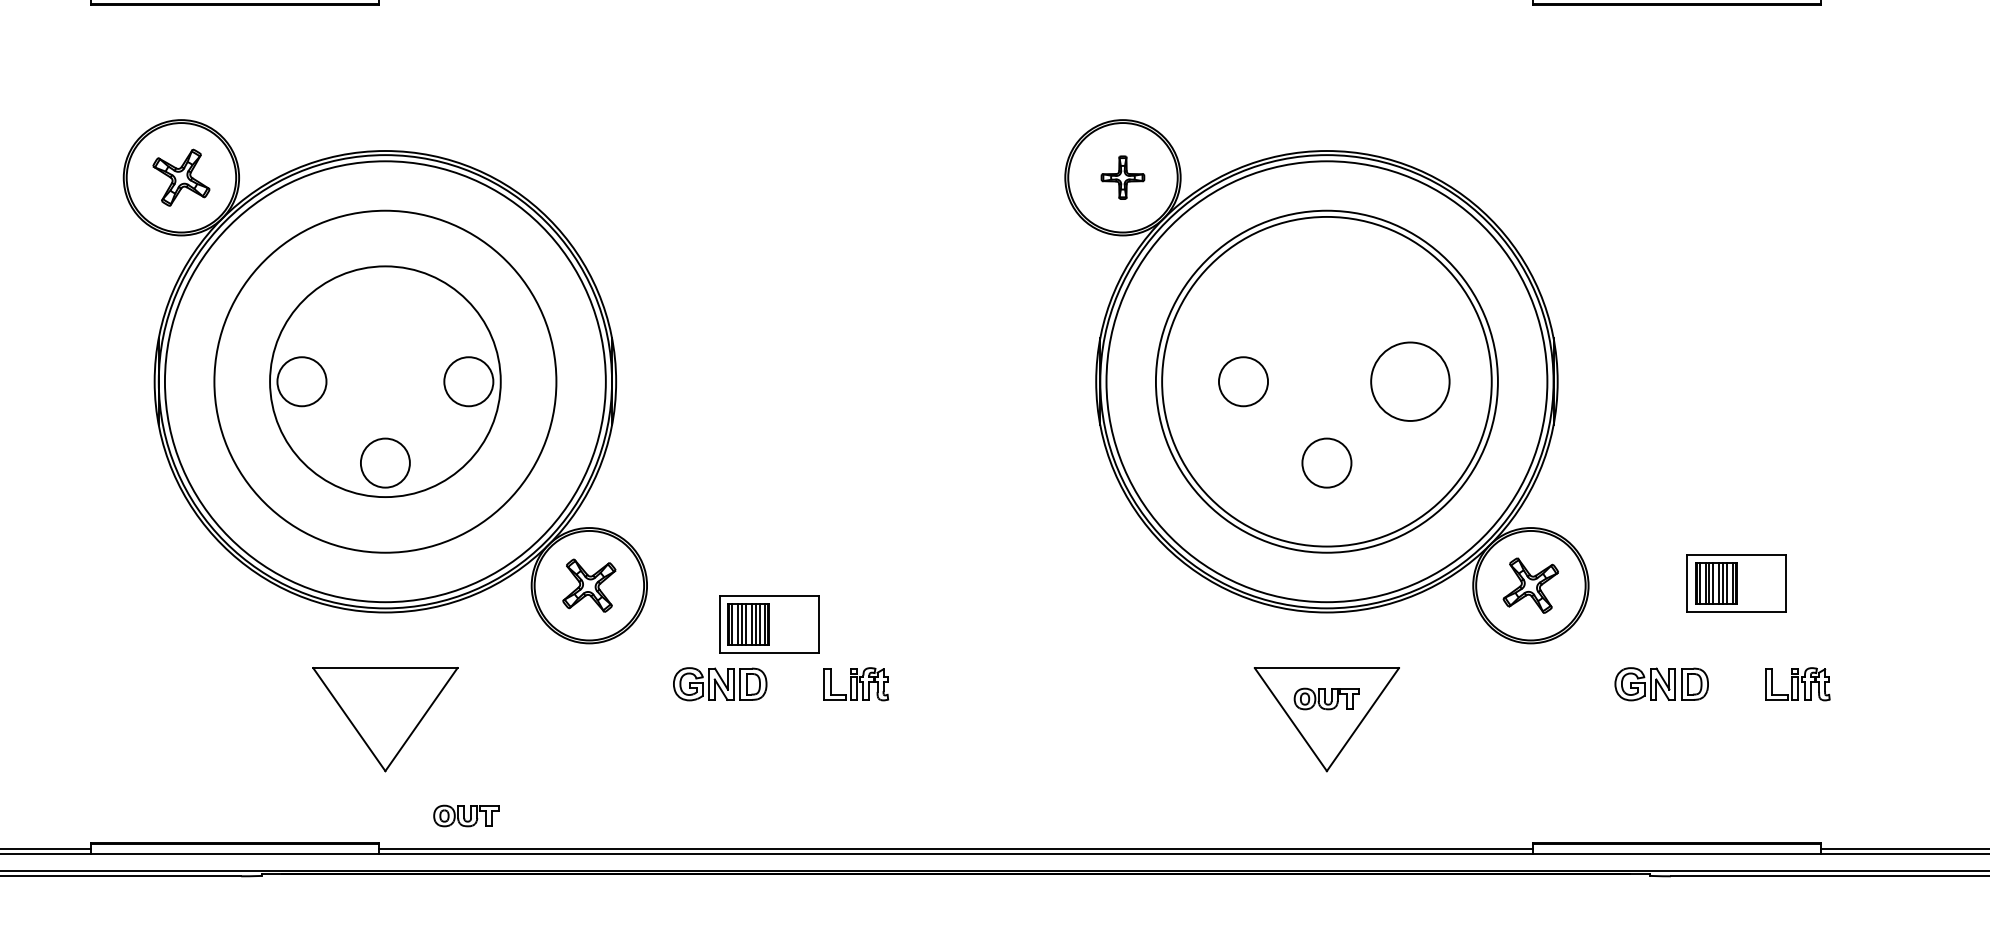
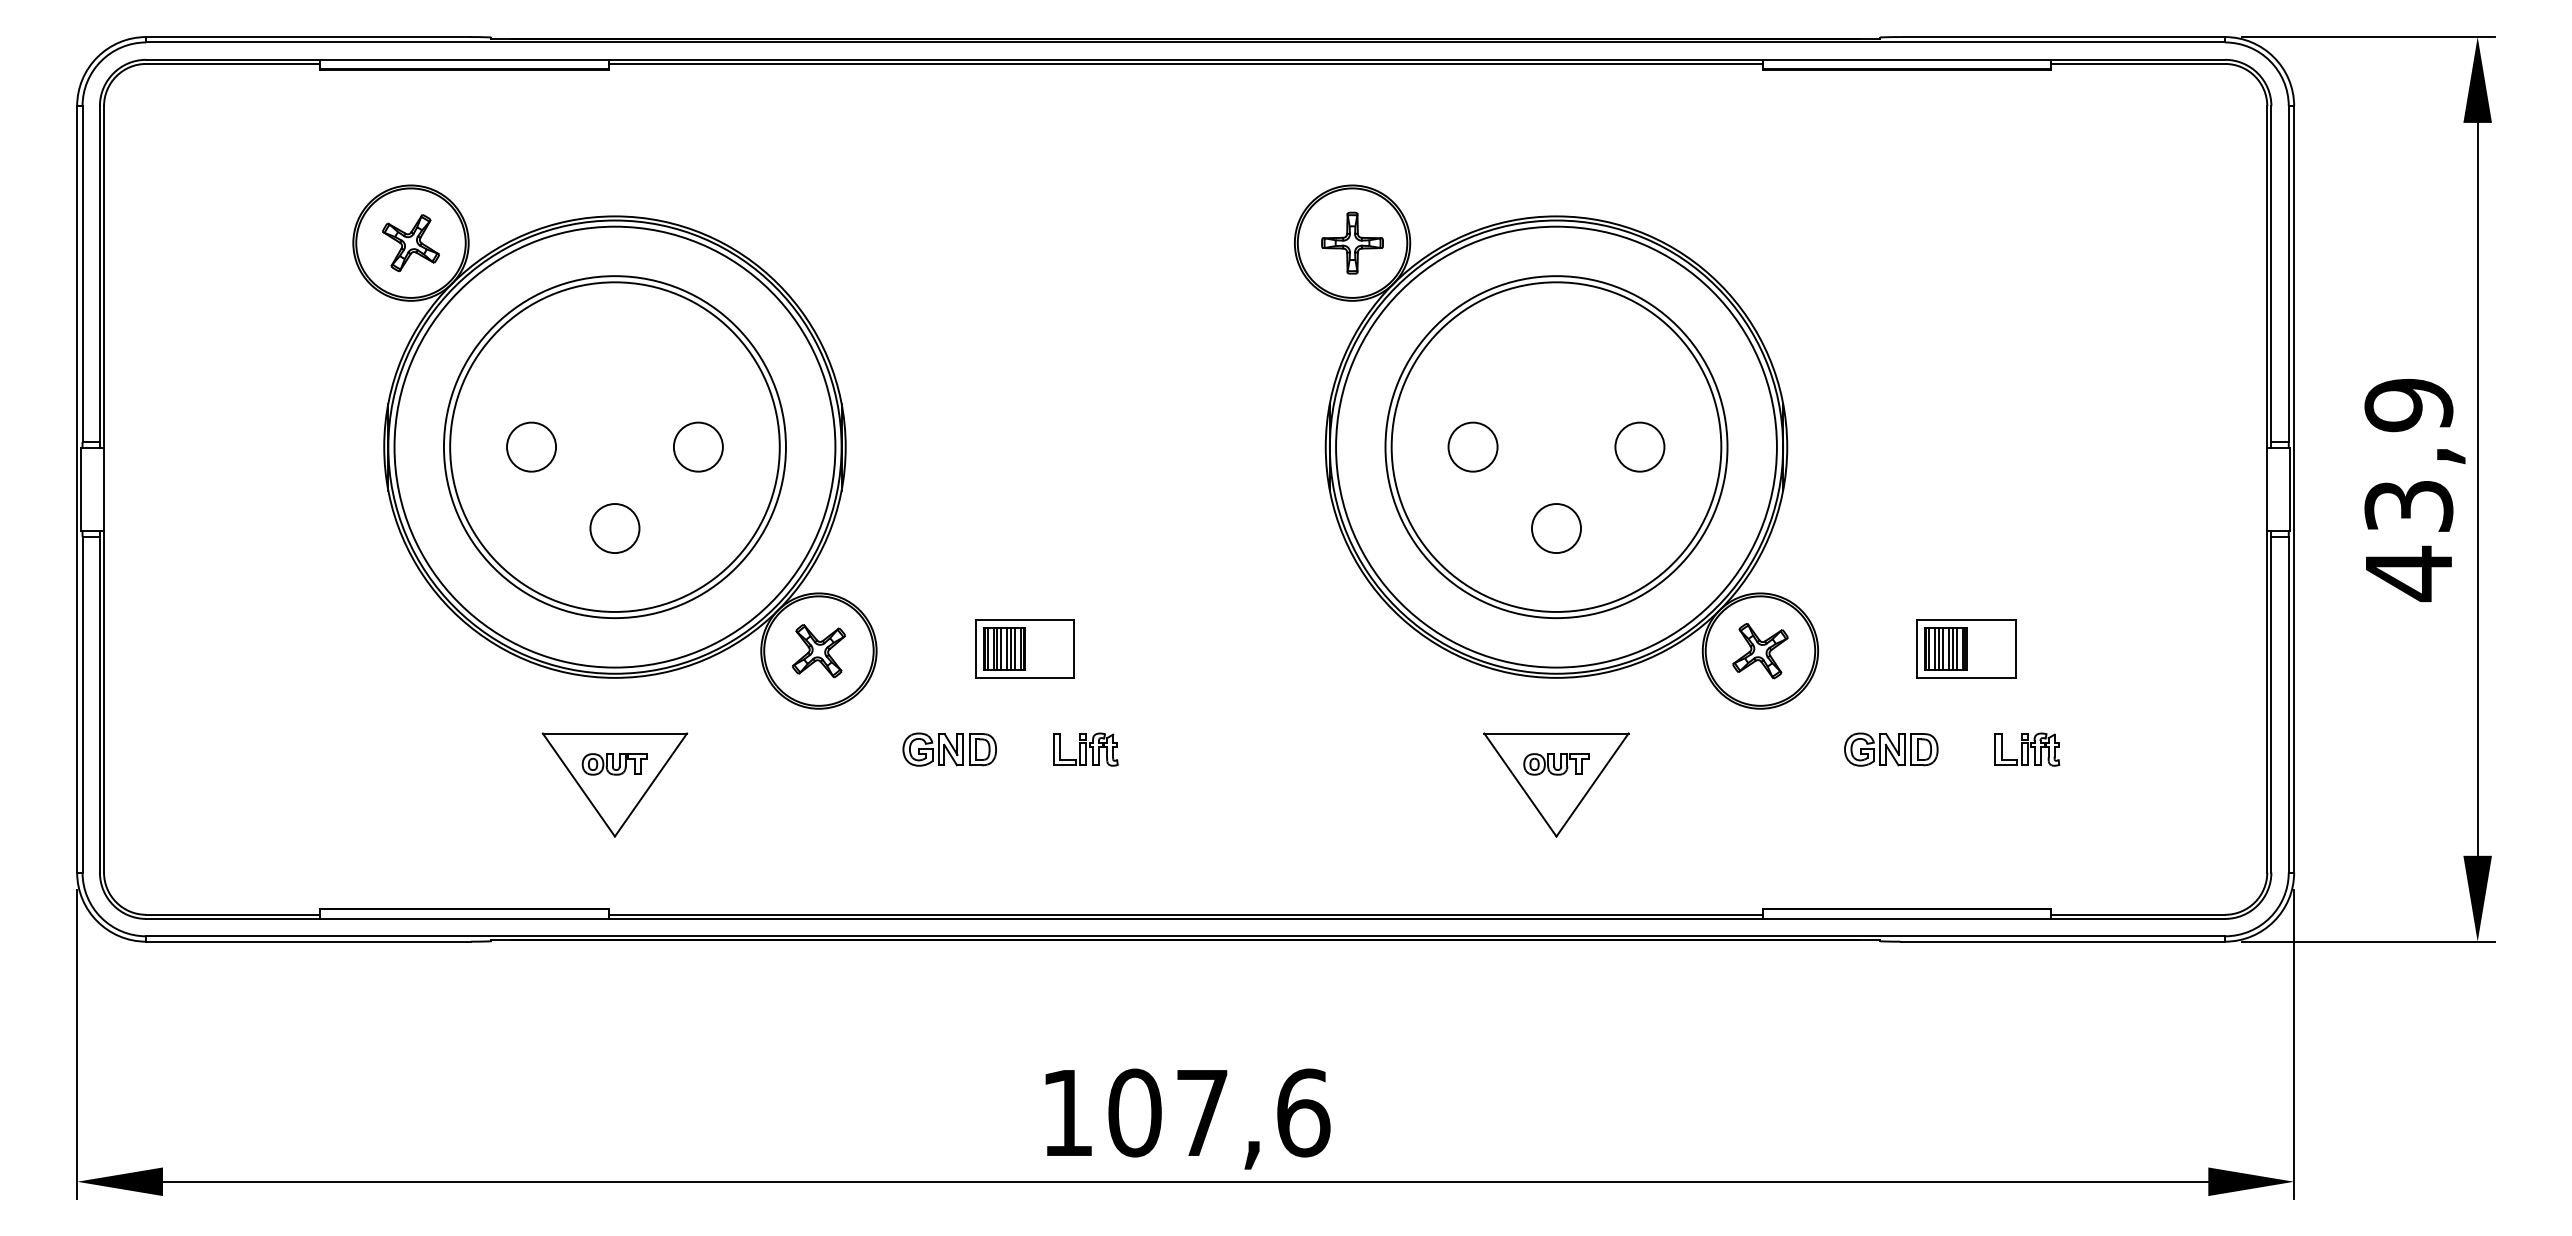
part: (1122, 177) -> (1352, 242), size x1.43
circle: (384, 381) -> (614, 446), size x1.43
circle: (1409, 381) -> (1639, 446), size x0.62
part: (768, 624) -> (1024, 648), moved
part: (465, 816) -> (614, 764), moved

